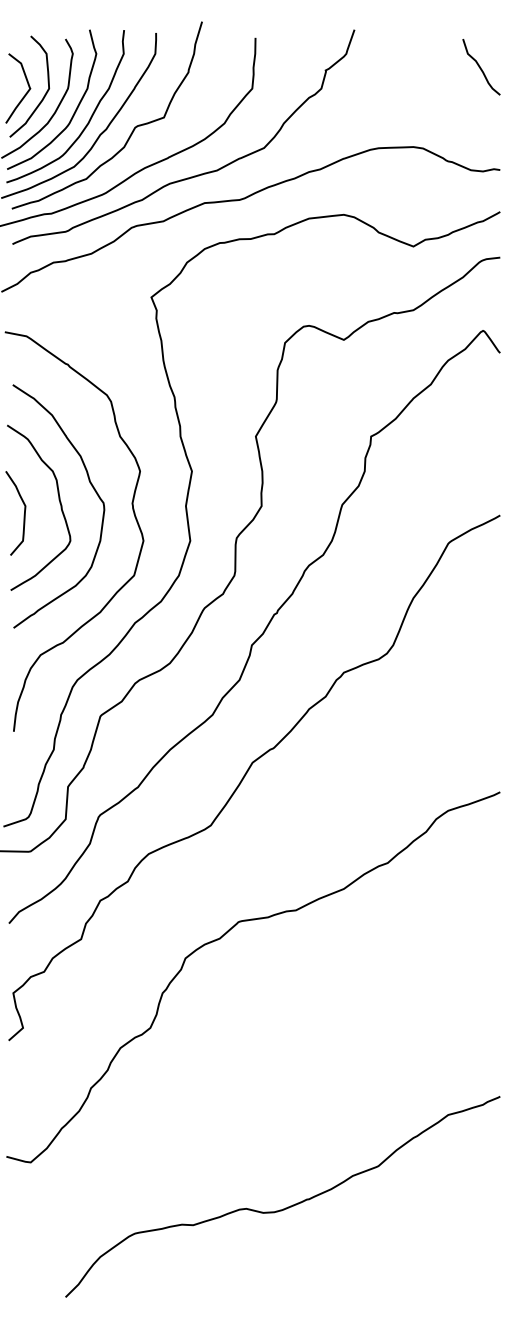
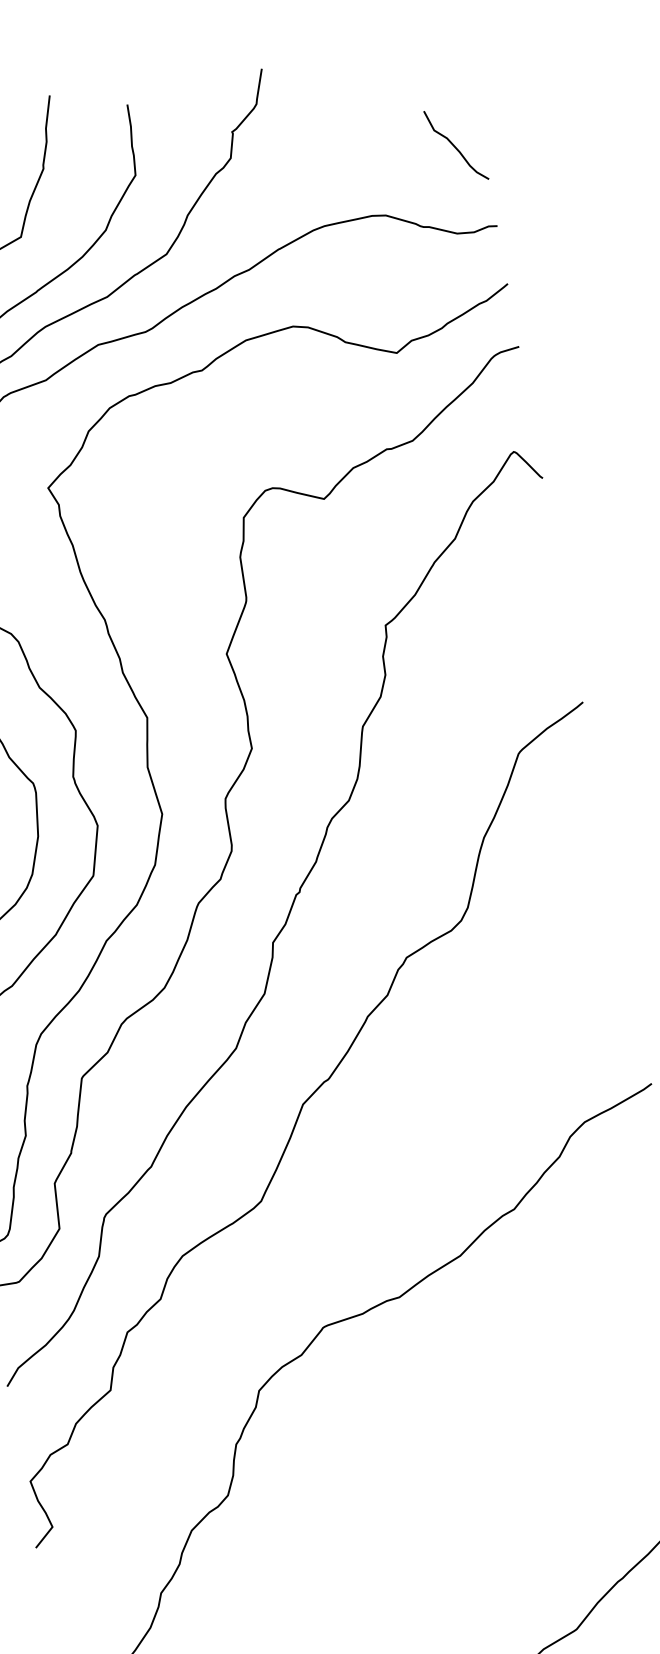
curve: (481, 67) -> (456, 145), moved

